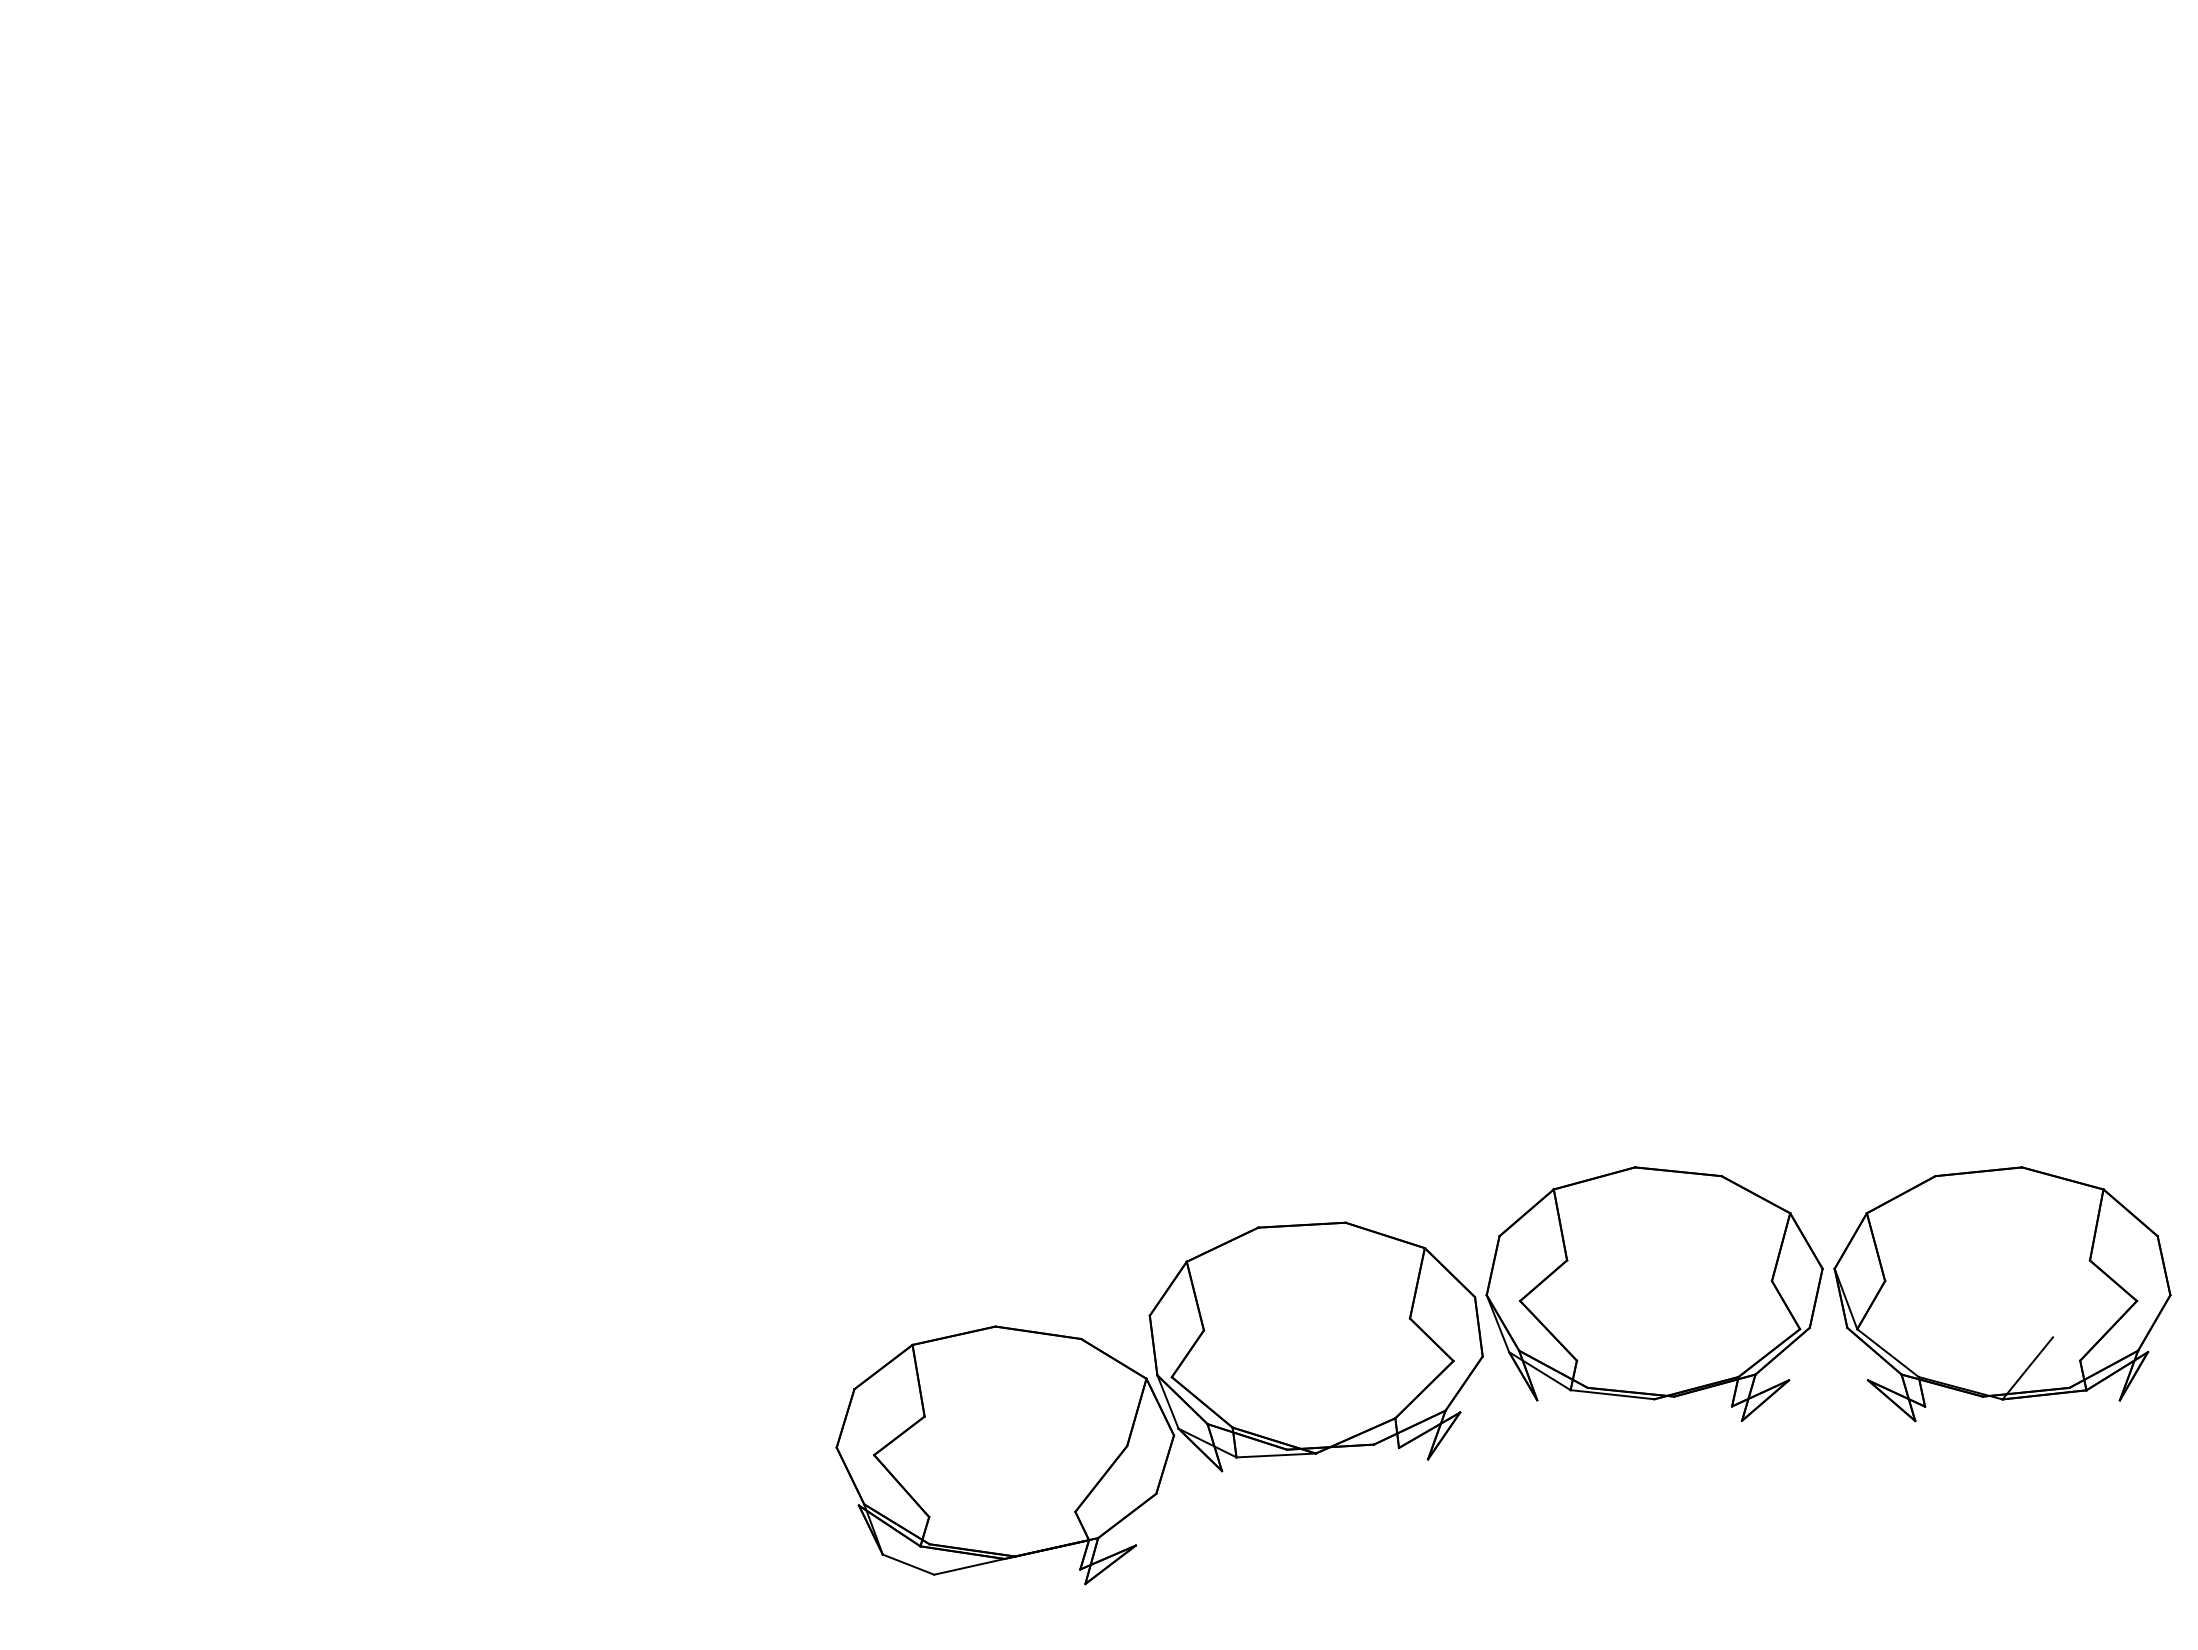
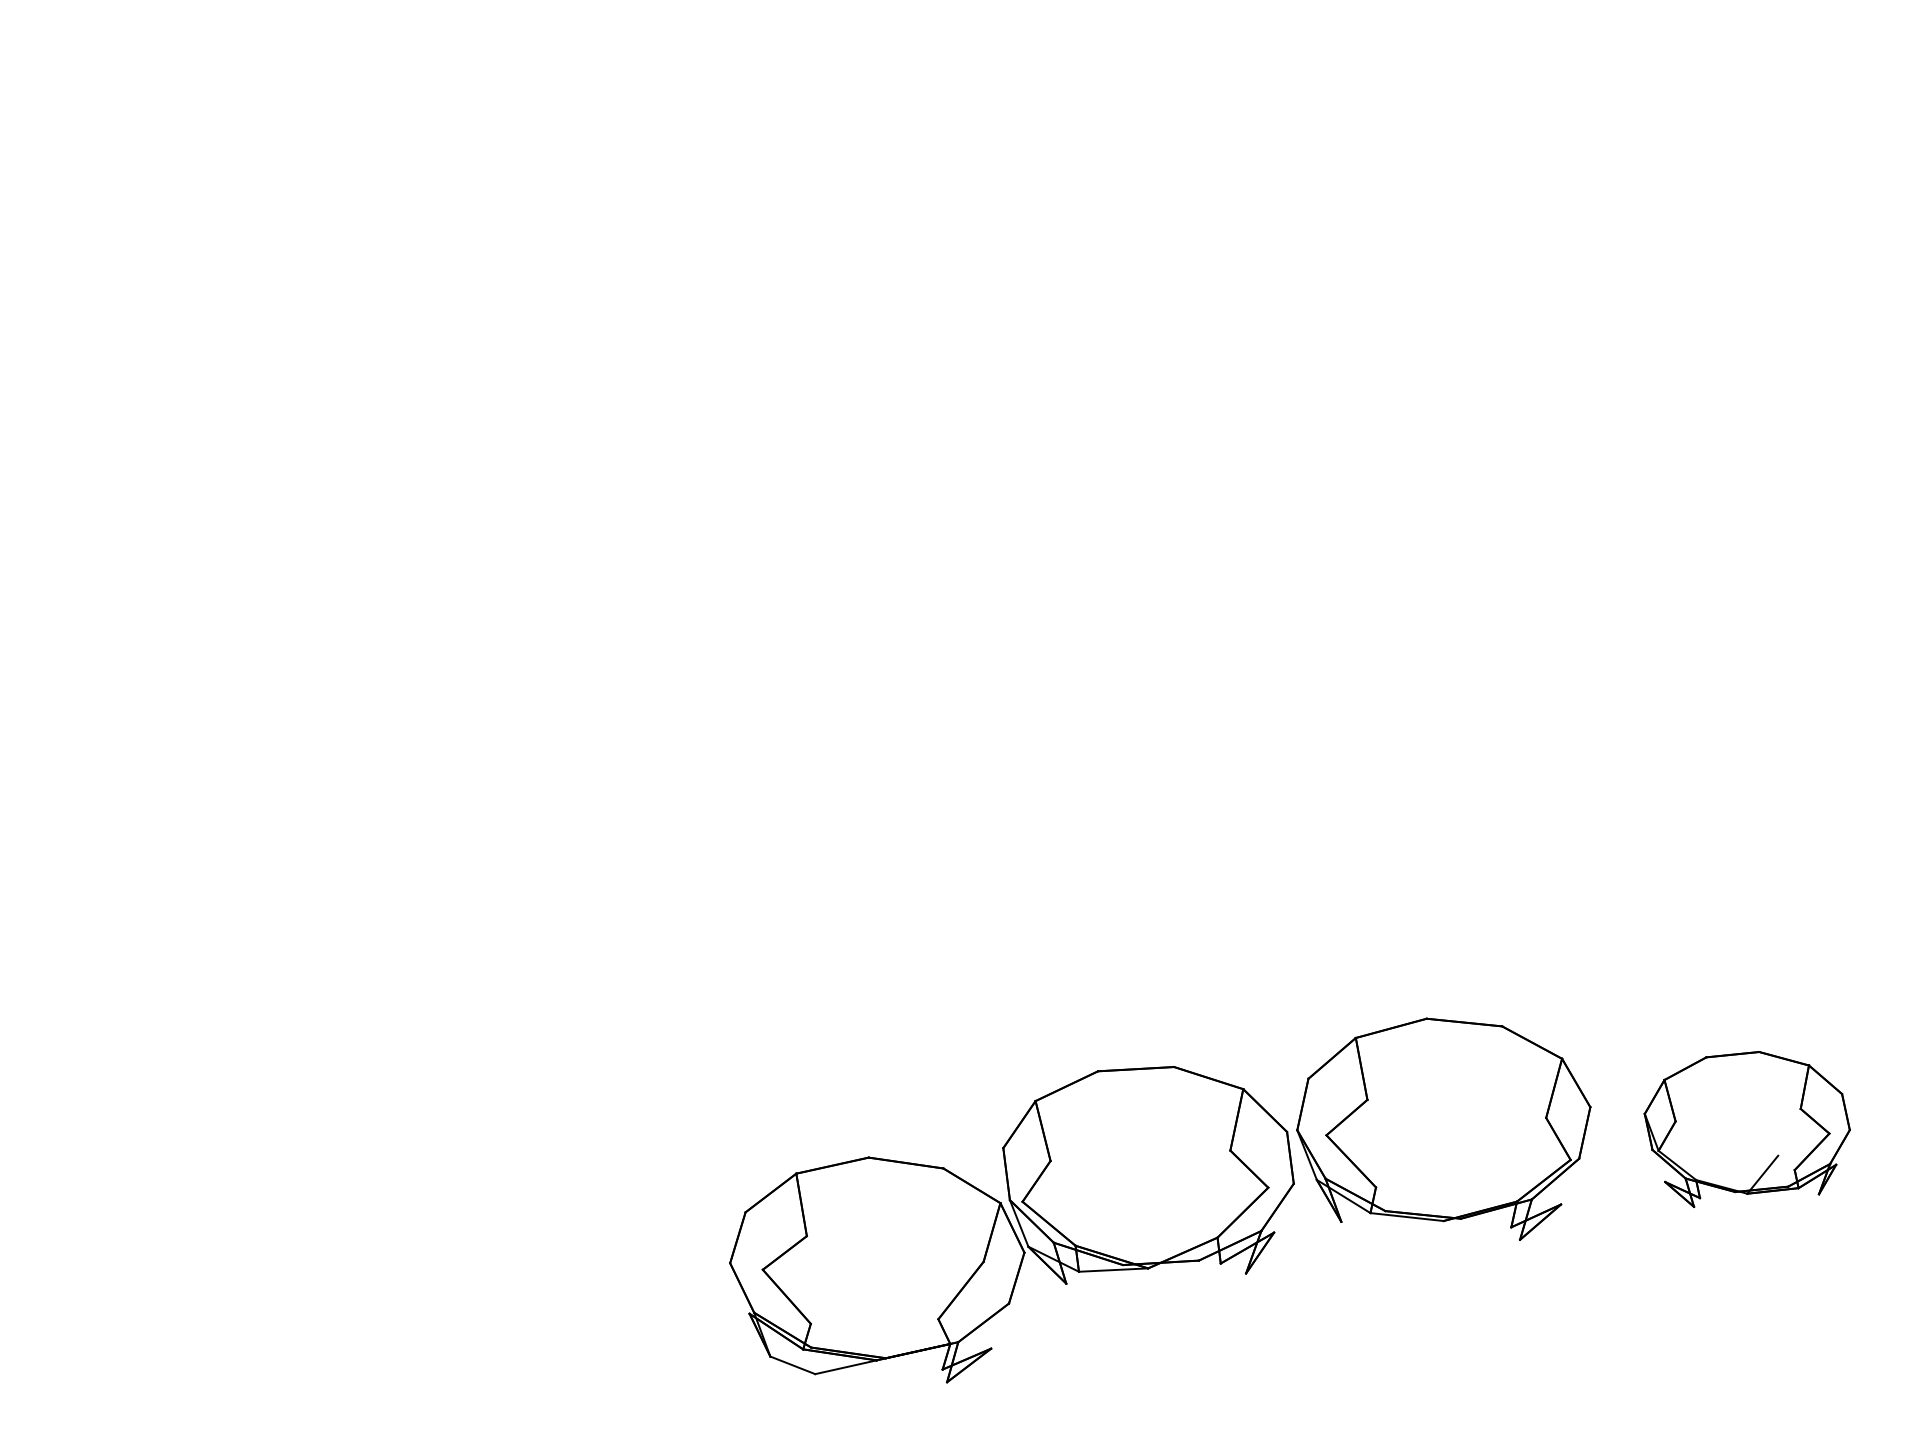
part: (2002, 1294) -> (1747, 1129), size x0.7

